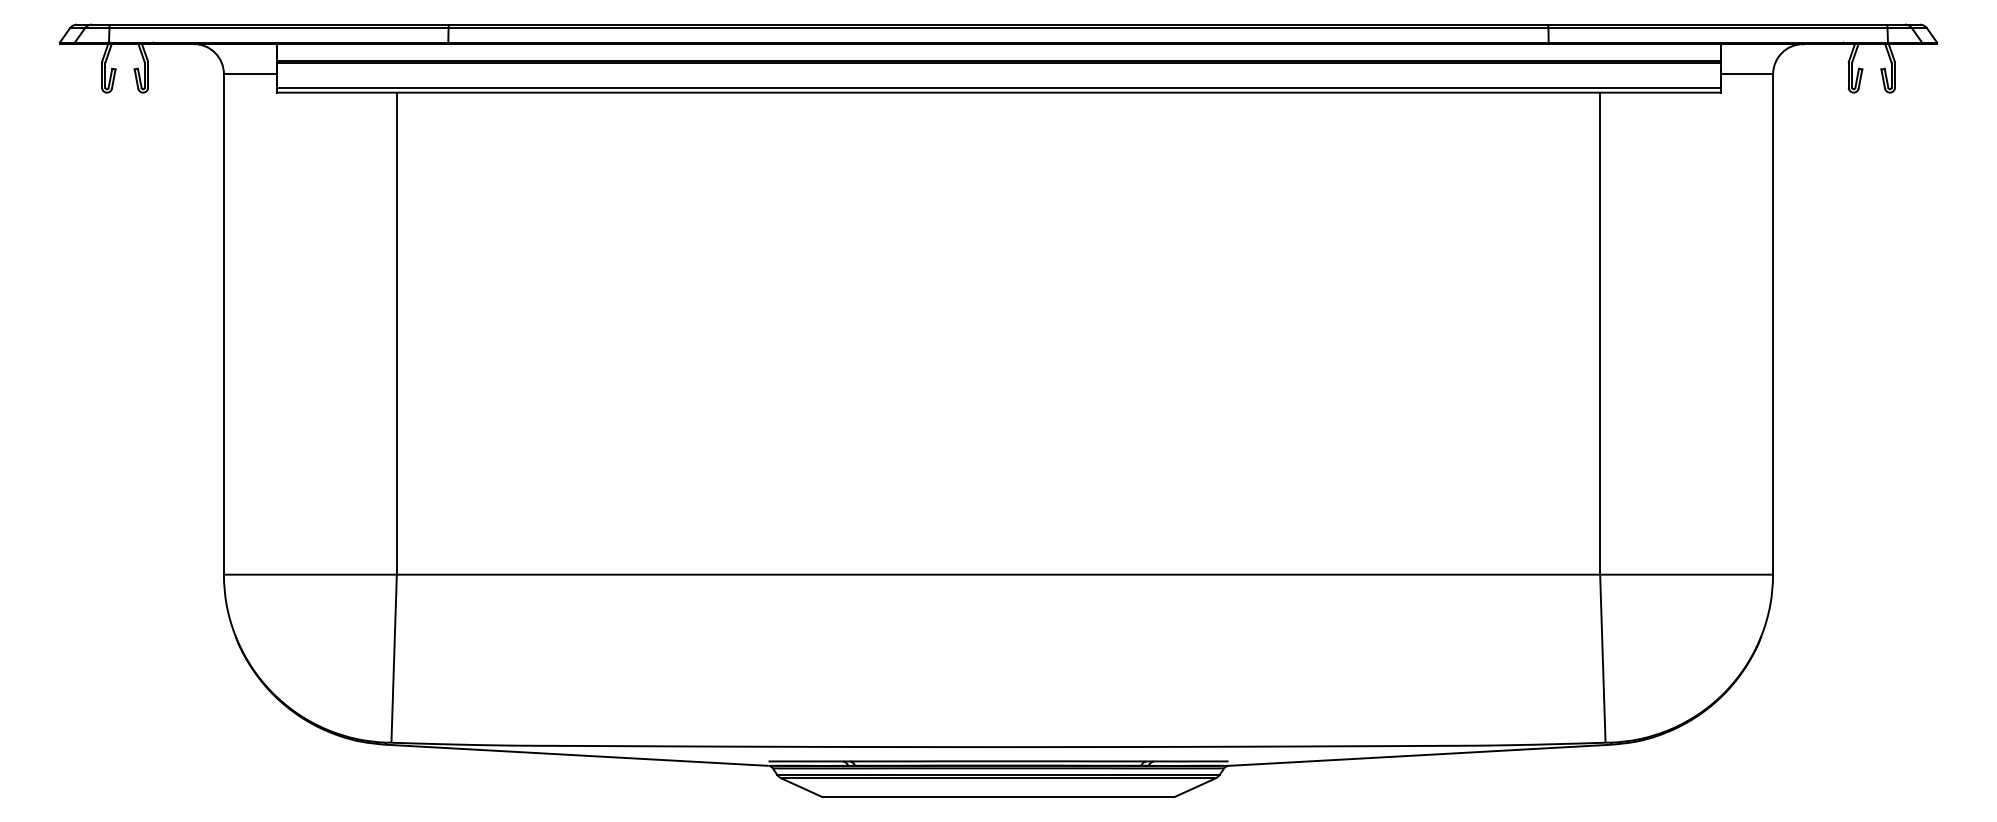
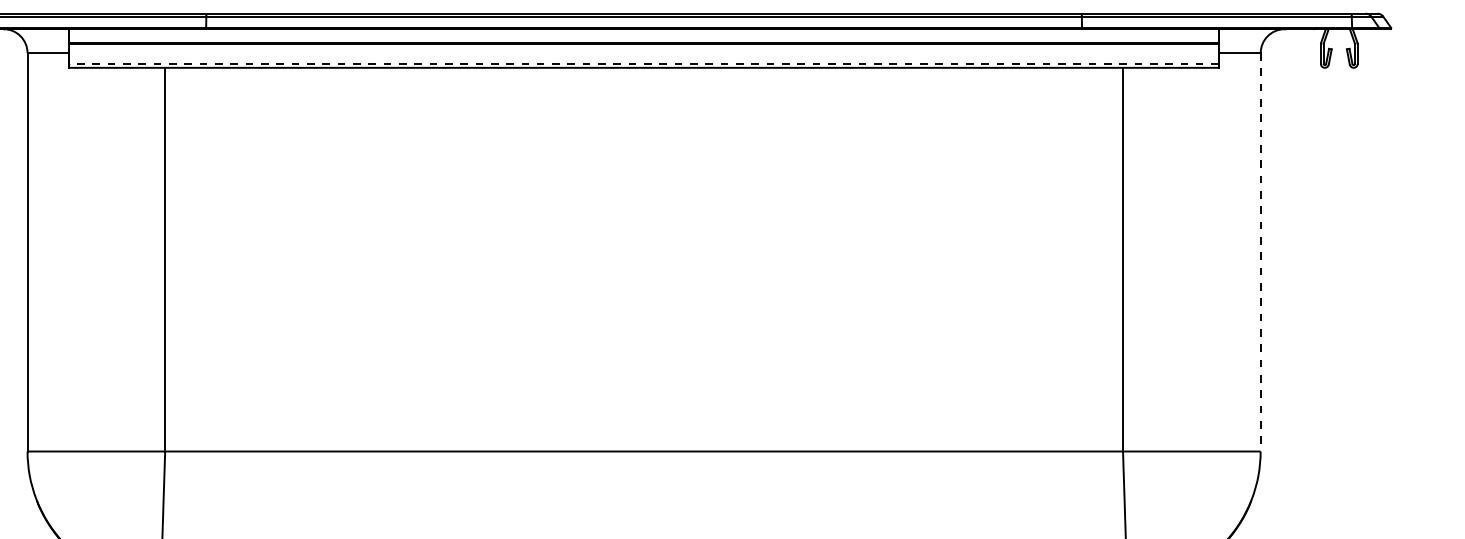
line: (998, 87) -> (644, 63), solid -> dashed
line: (1773, 324) -> (1261, 252), solid -> dashed

